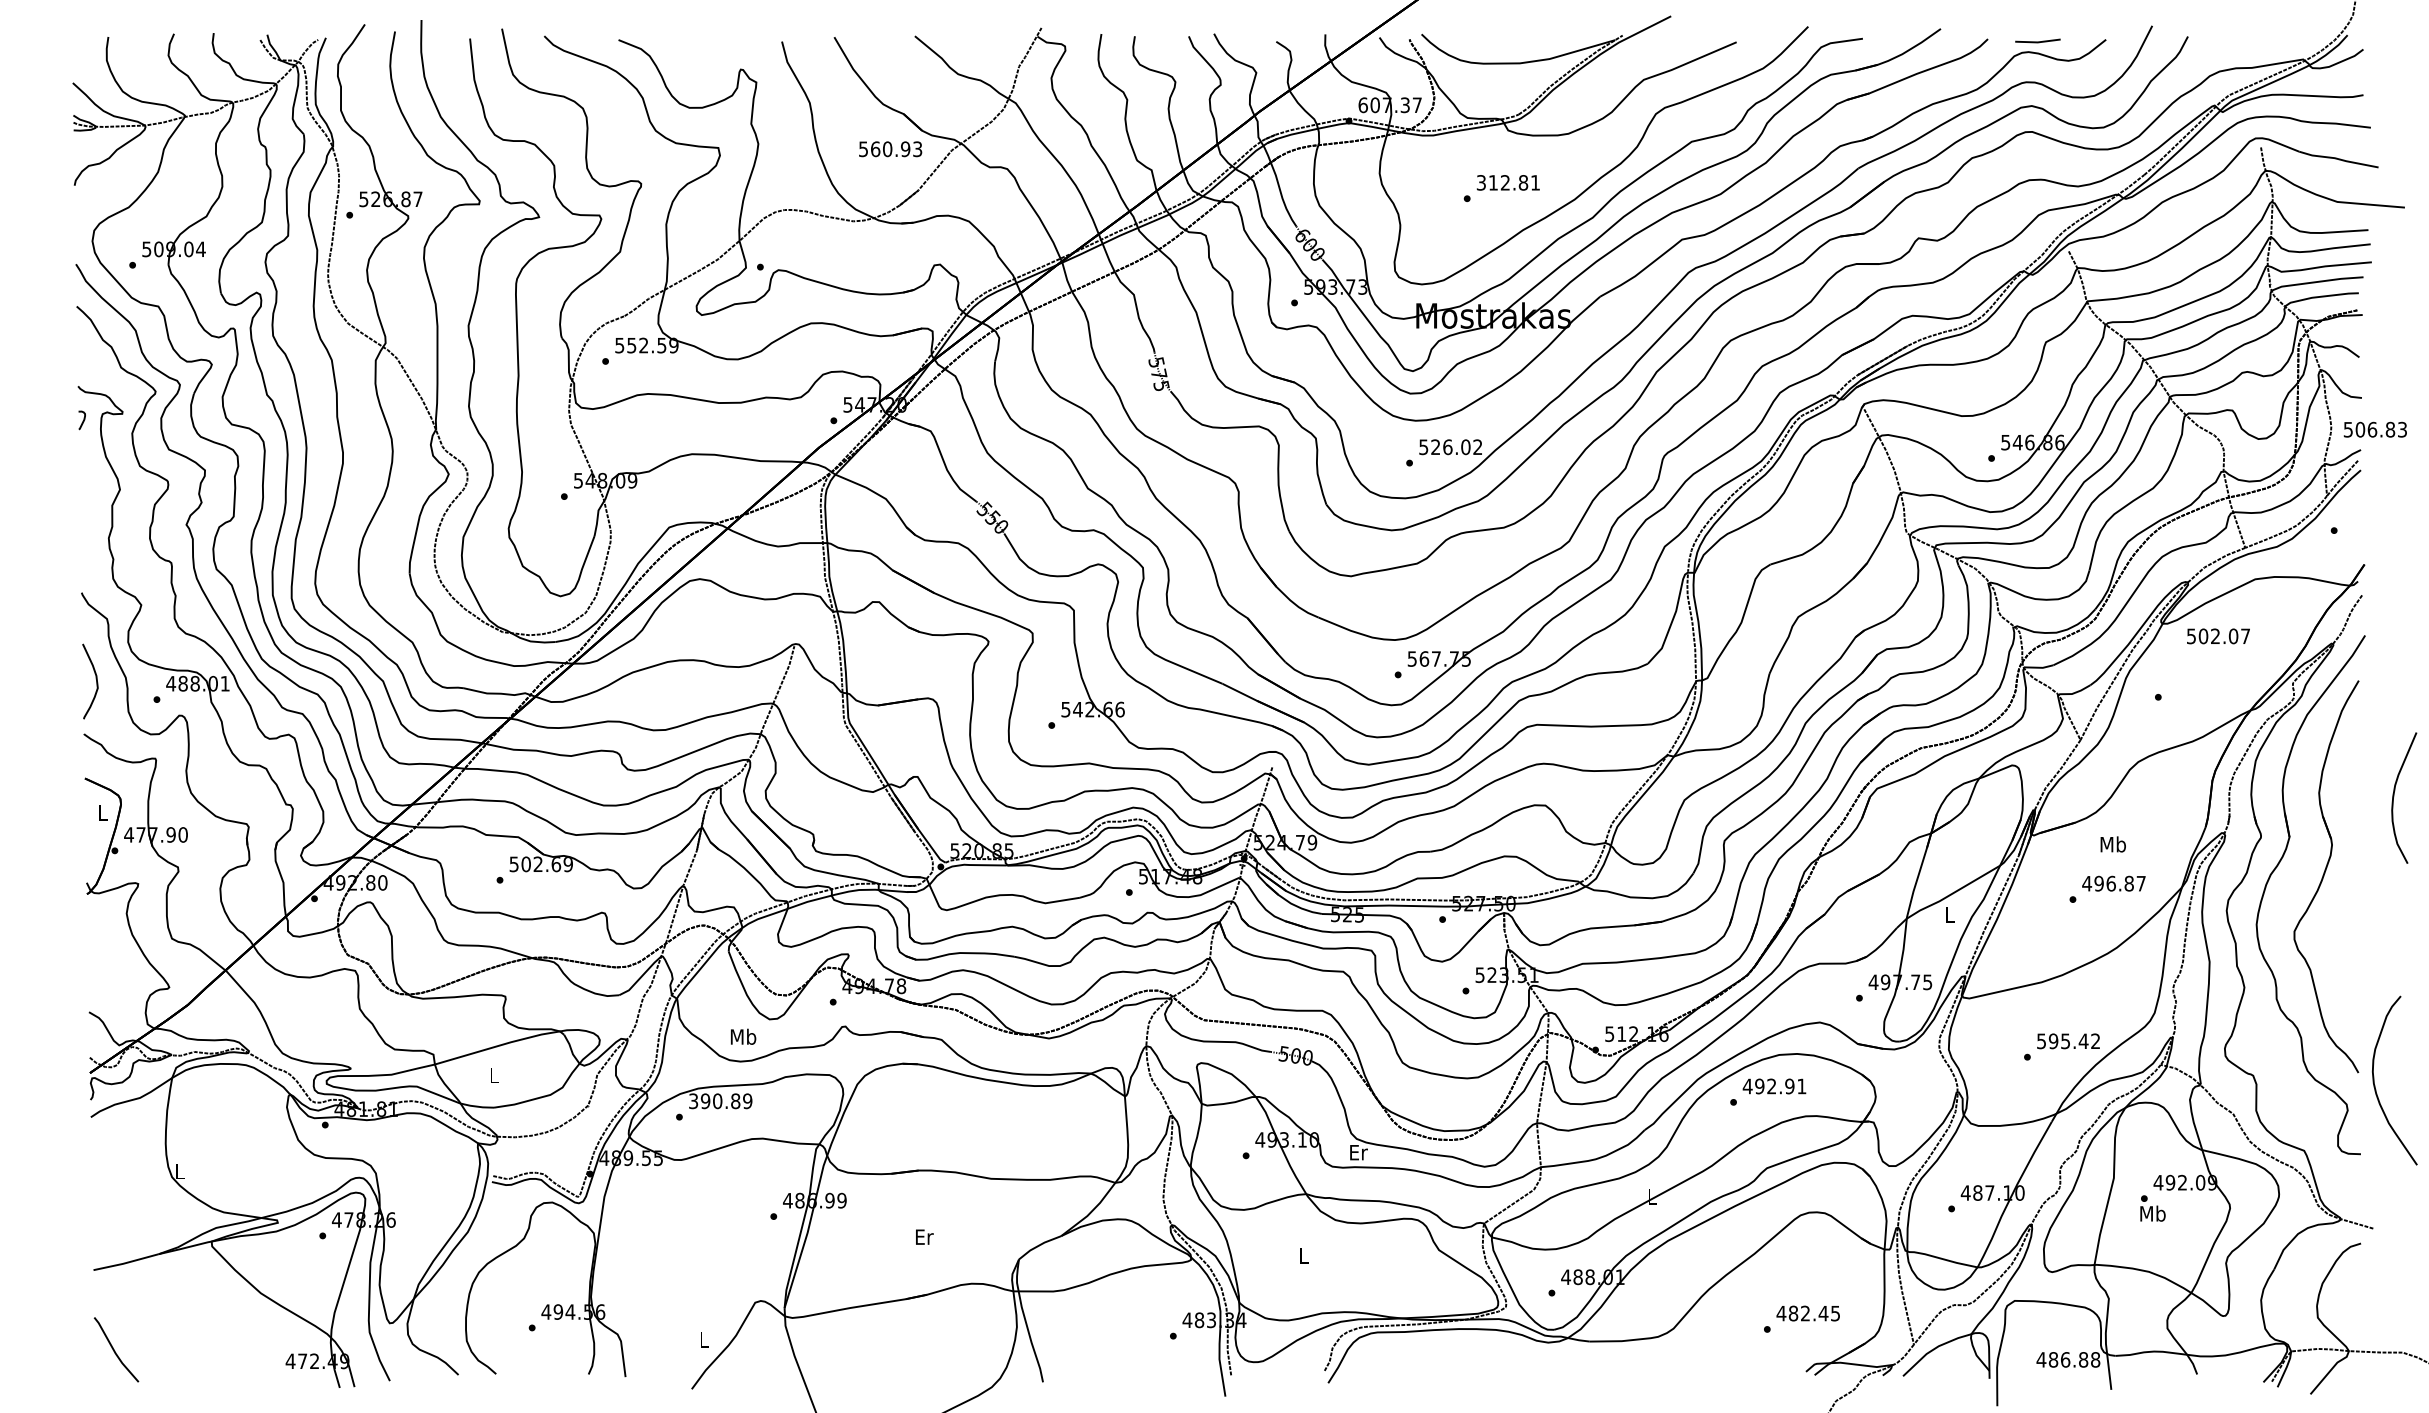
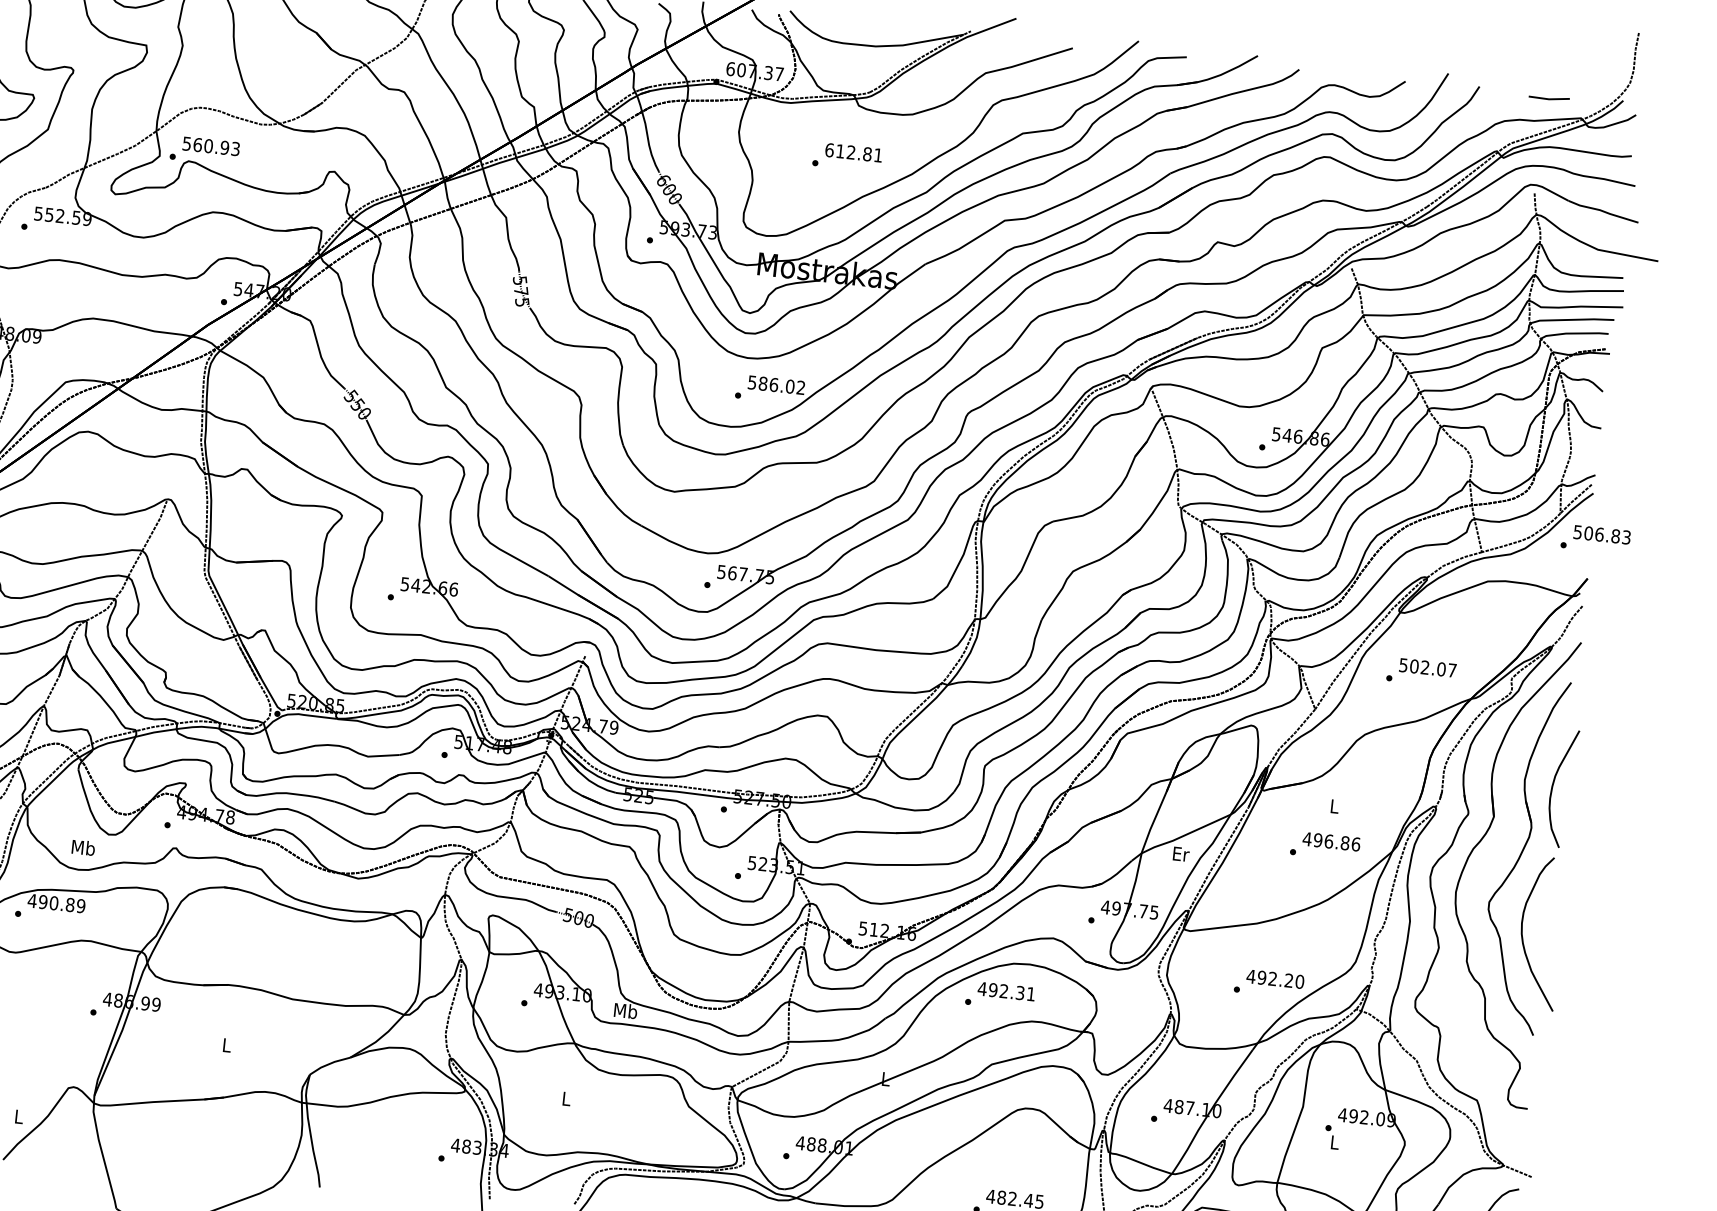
line: (2037, 41) -> (1548, 98), moved
text: (890, 149) -> (211, 146), moved
text: (1481, 182) -> (829, 149), 312.81 -> 612.81
text: (2374, 429) -> (1601, 534), moved
text: (1435, 447) -> (762, 383), 526.02 -> 586.02
text: (2218, 636) -> (1427, 668), moved
curve: (2394, 796) -> (1553, 786), moved
text: (2112, 844) -> (1333, 806), Mb -> L
text: (2141, 883) -> (1356, 844), 496.87 -> 496.86
text: (1950, 914) -> (1181, 853), L -> Er
text: (2068, 1041) -> (1275, 979), 595.42 -> 492.20
curve: (2375, 1085) -> (1523, 935), moved
text: (1789, 1086) -> (1019, 993), 492.91 -> 492.31
text: (693, 1101) -> (32, 901), 390.89 -> 490.89
text: (1358, 1152) -> (625, 1011), Er -> Mb
text: (2152, 1213) -> (1334, 1142), Mb -> L
text: (924, 1236) -> (227, 1044), Er -> L

